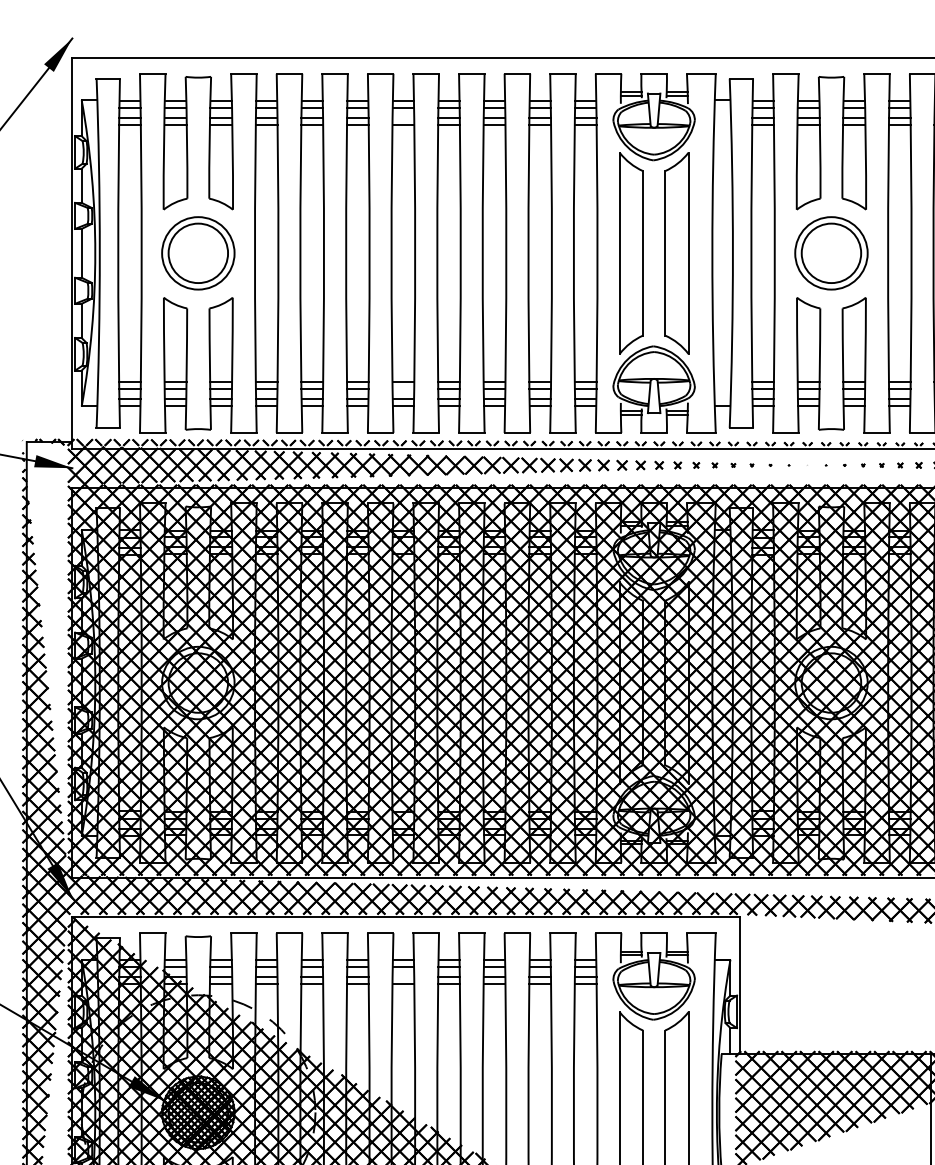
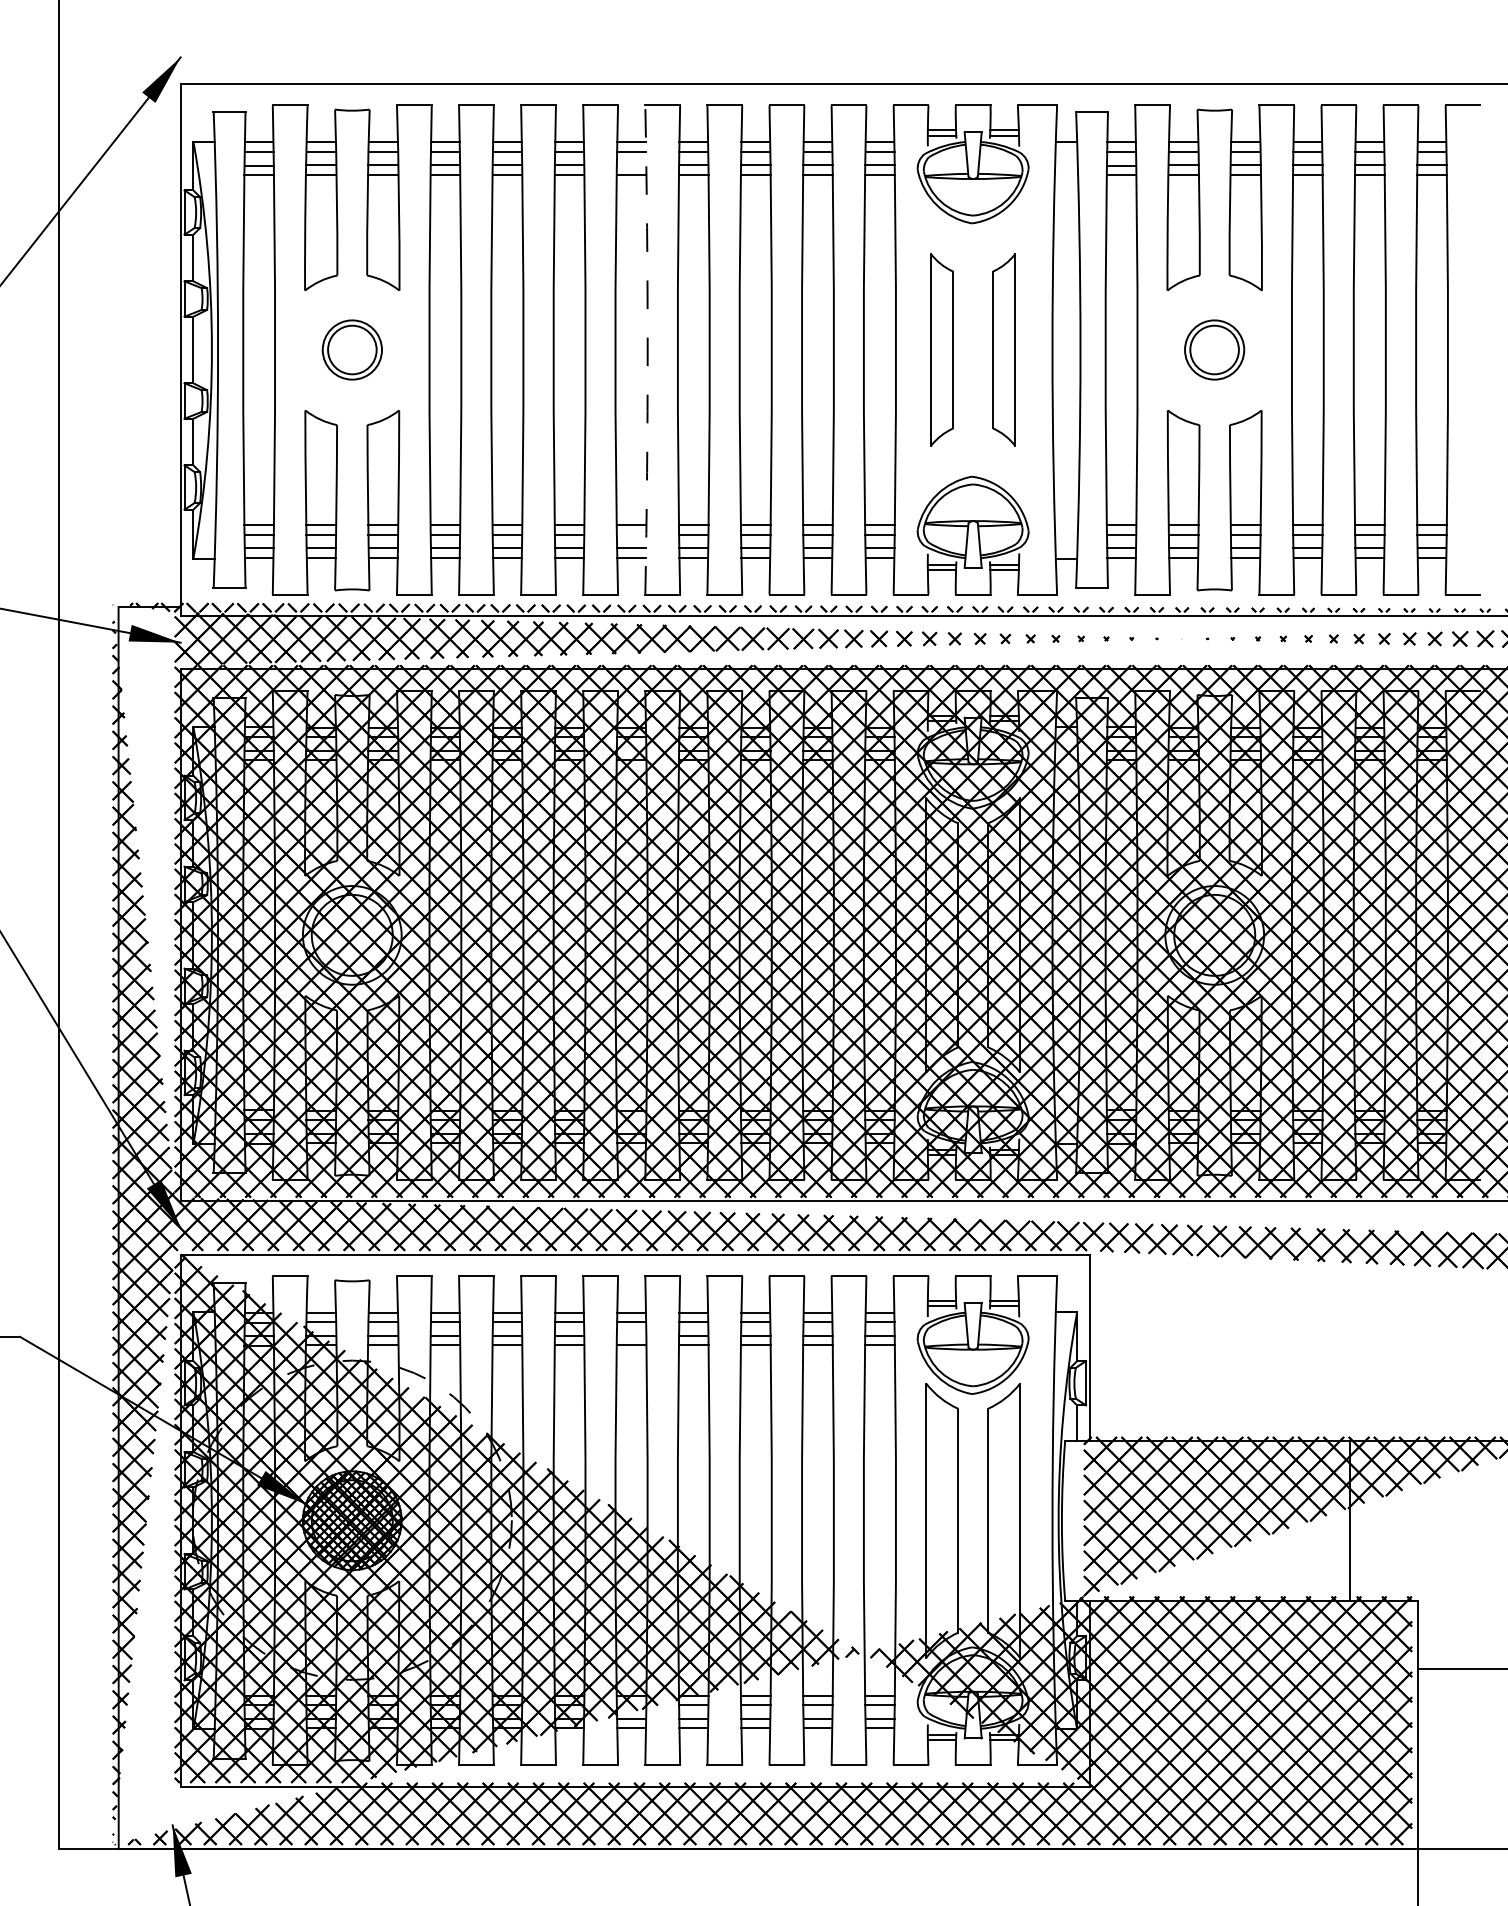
part: (198, 252) -> (352, 349), size x0.6
part: (630, 252) -> (941, 349), size x0.7
part: (676, 252) -> (1003, 349), size x0.7
part: (831, 252) -> (1214, 349), size x0.6
arc: (415, 253) -> (647, 350), solid -> dashed

